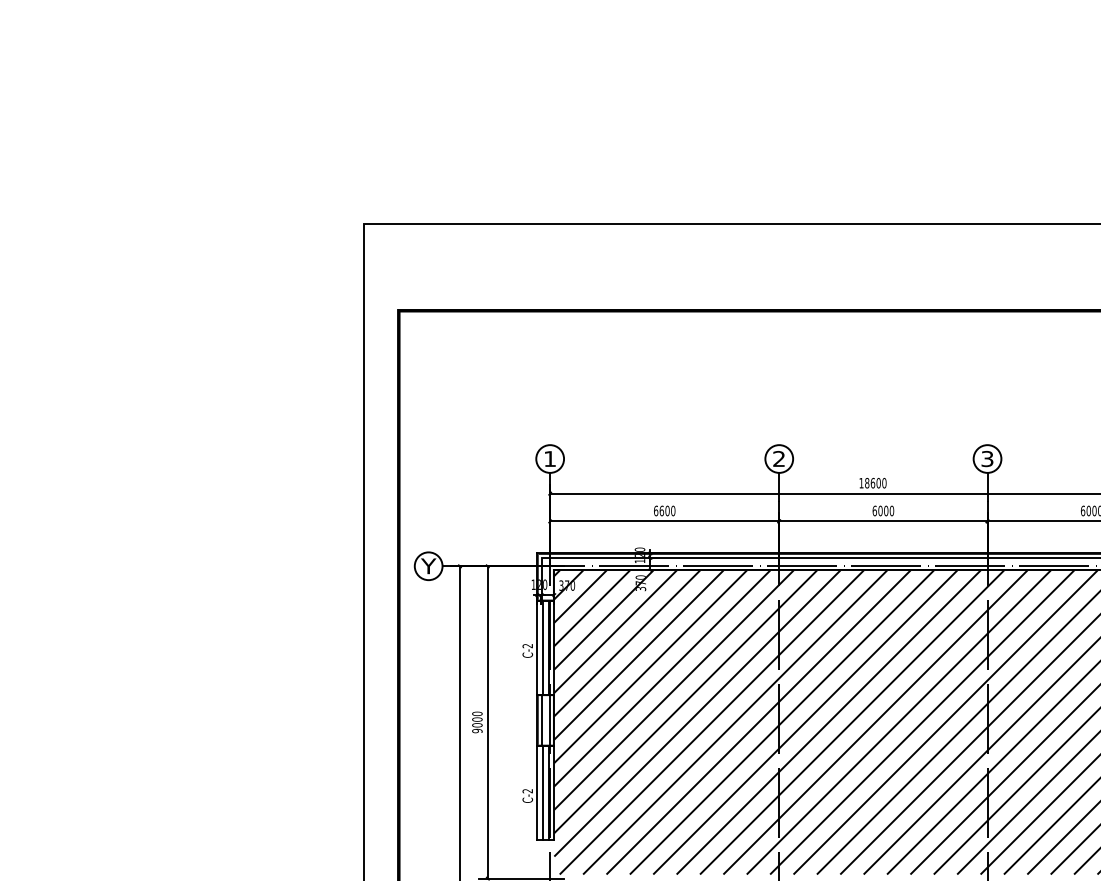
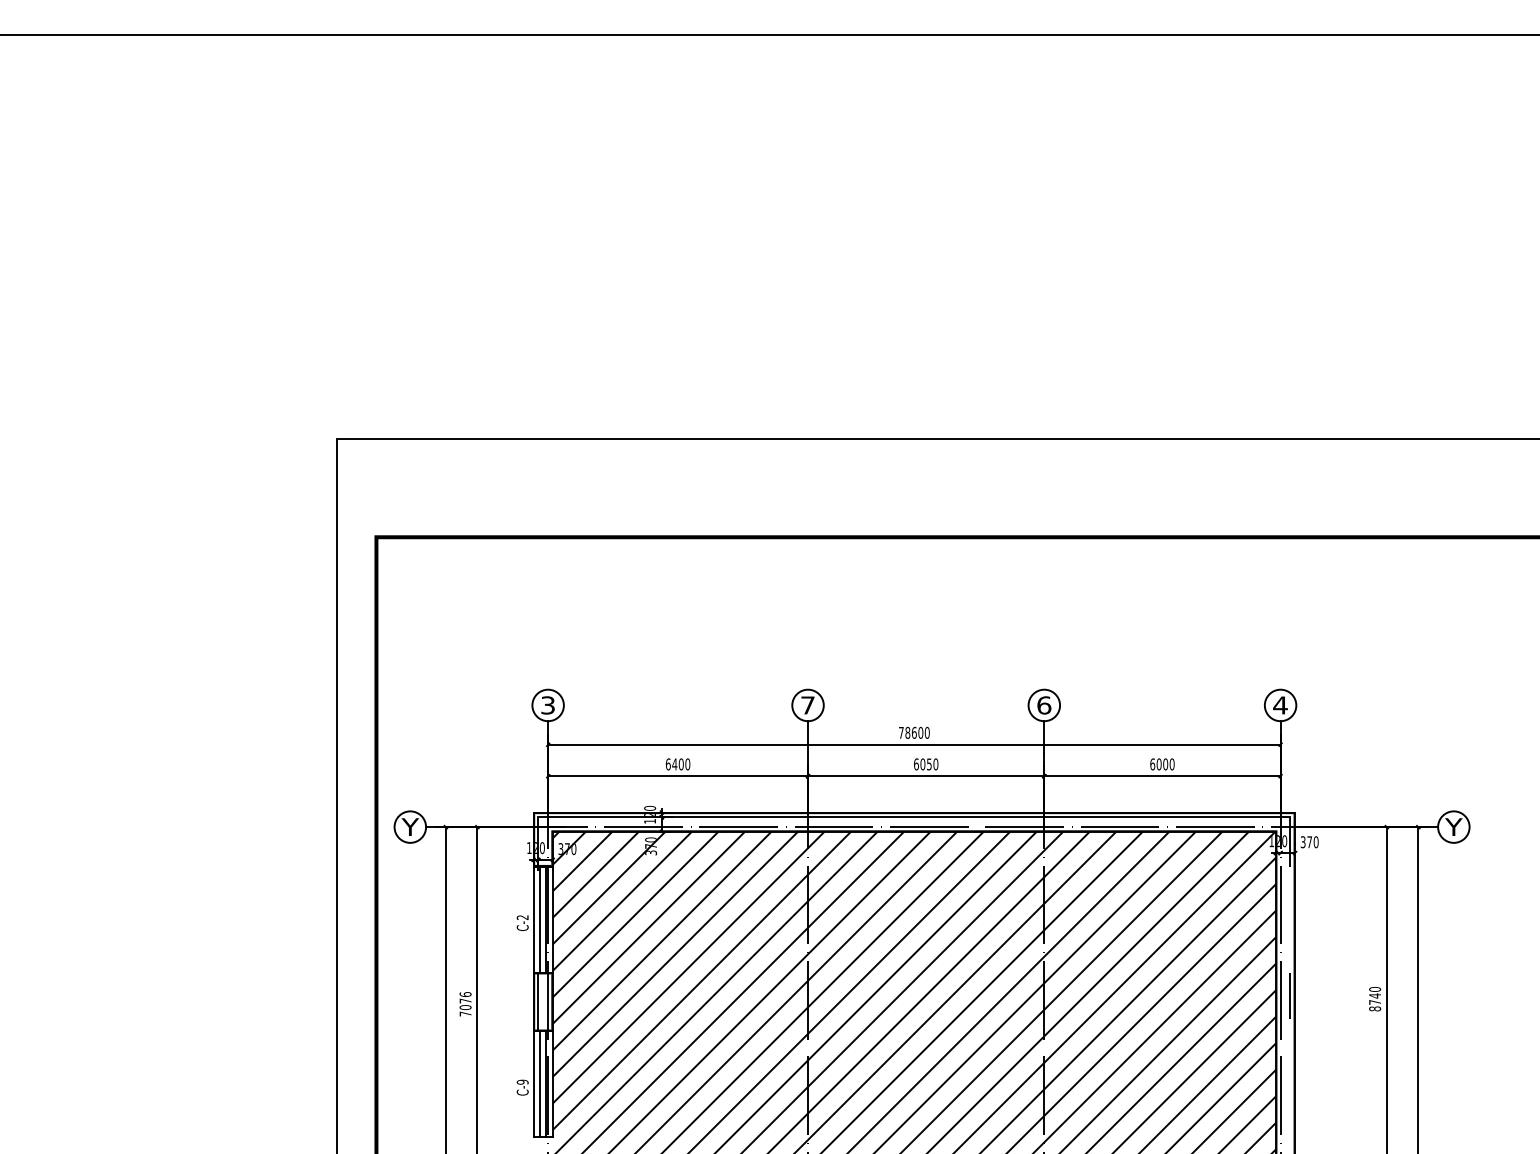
text: (549, 459) -> (547, 705), 1 -> 3
text: (778, 459) -> (807, 705), 2 -> 7
text: (987, 459) -> (1044, 705), 3 -> 6
text: (861, 482) -> (901, 732), 18600 -> 78600
text: (661, 511) -> (674, 764), 6600 -> 6400
text: (885, 511) -> (928, 764), 6000 -> 6050
text: (477, 722) -> (465, 1004), 9000 -> 7076
text: (527, 790) -> (522, 1081), C-2 -> C-9

